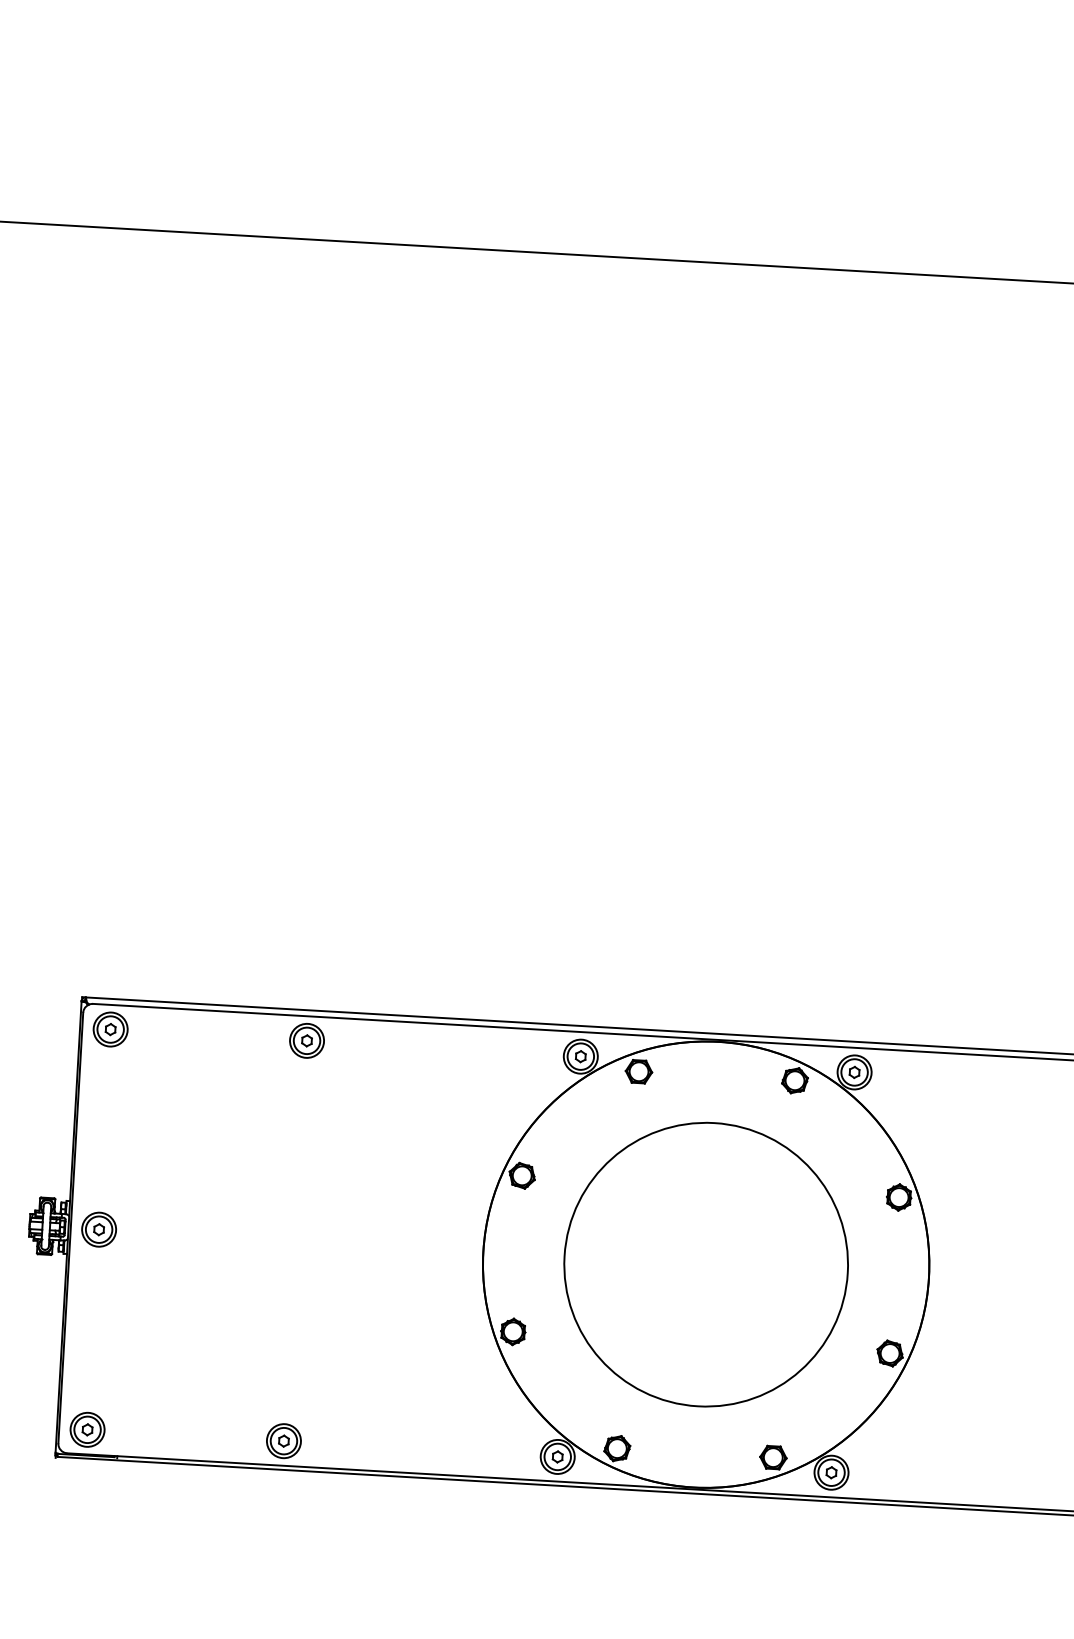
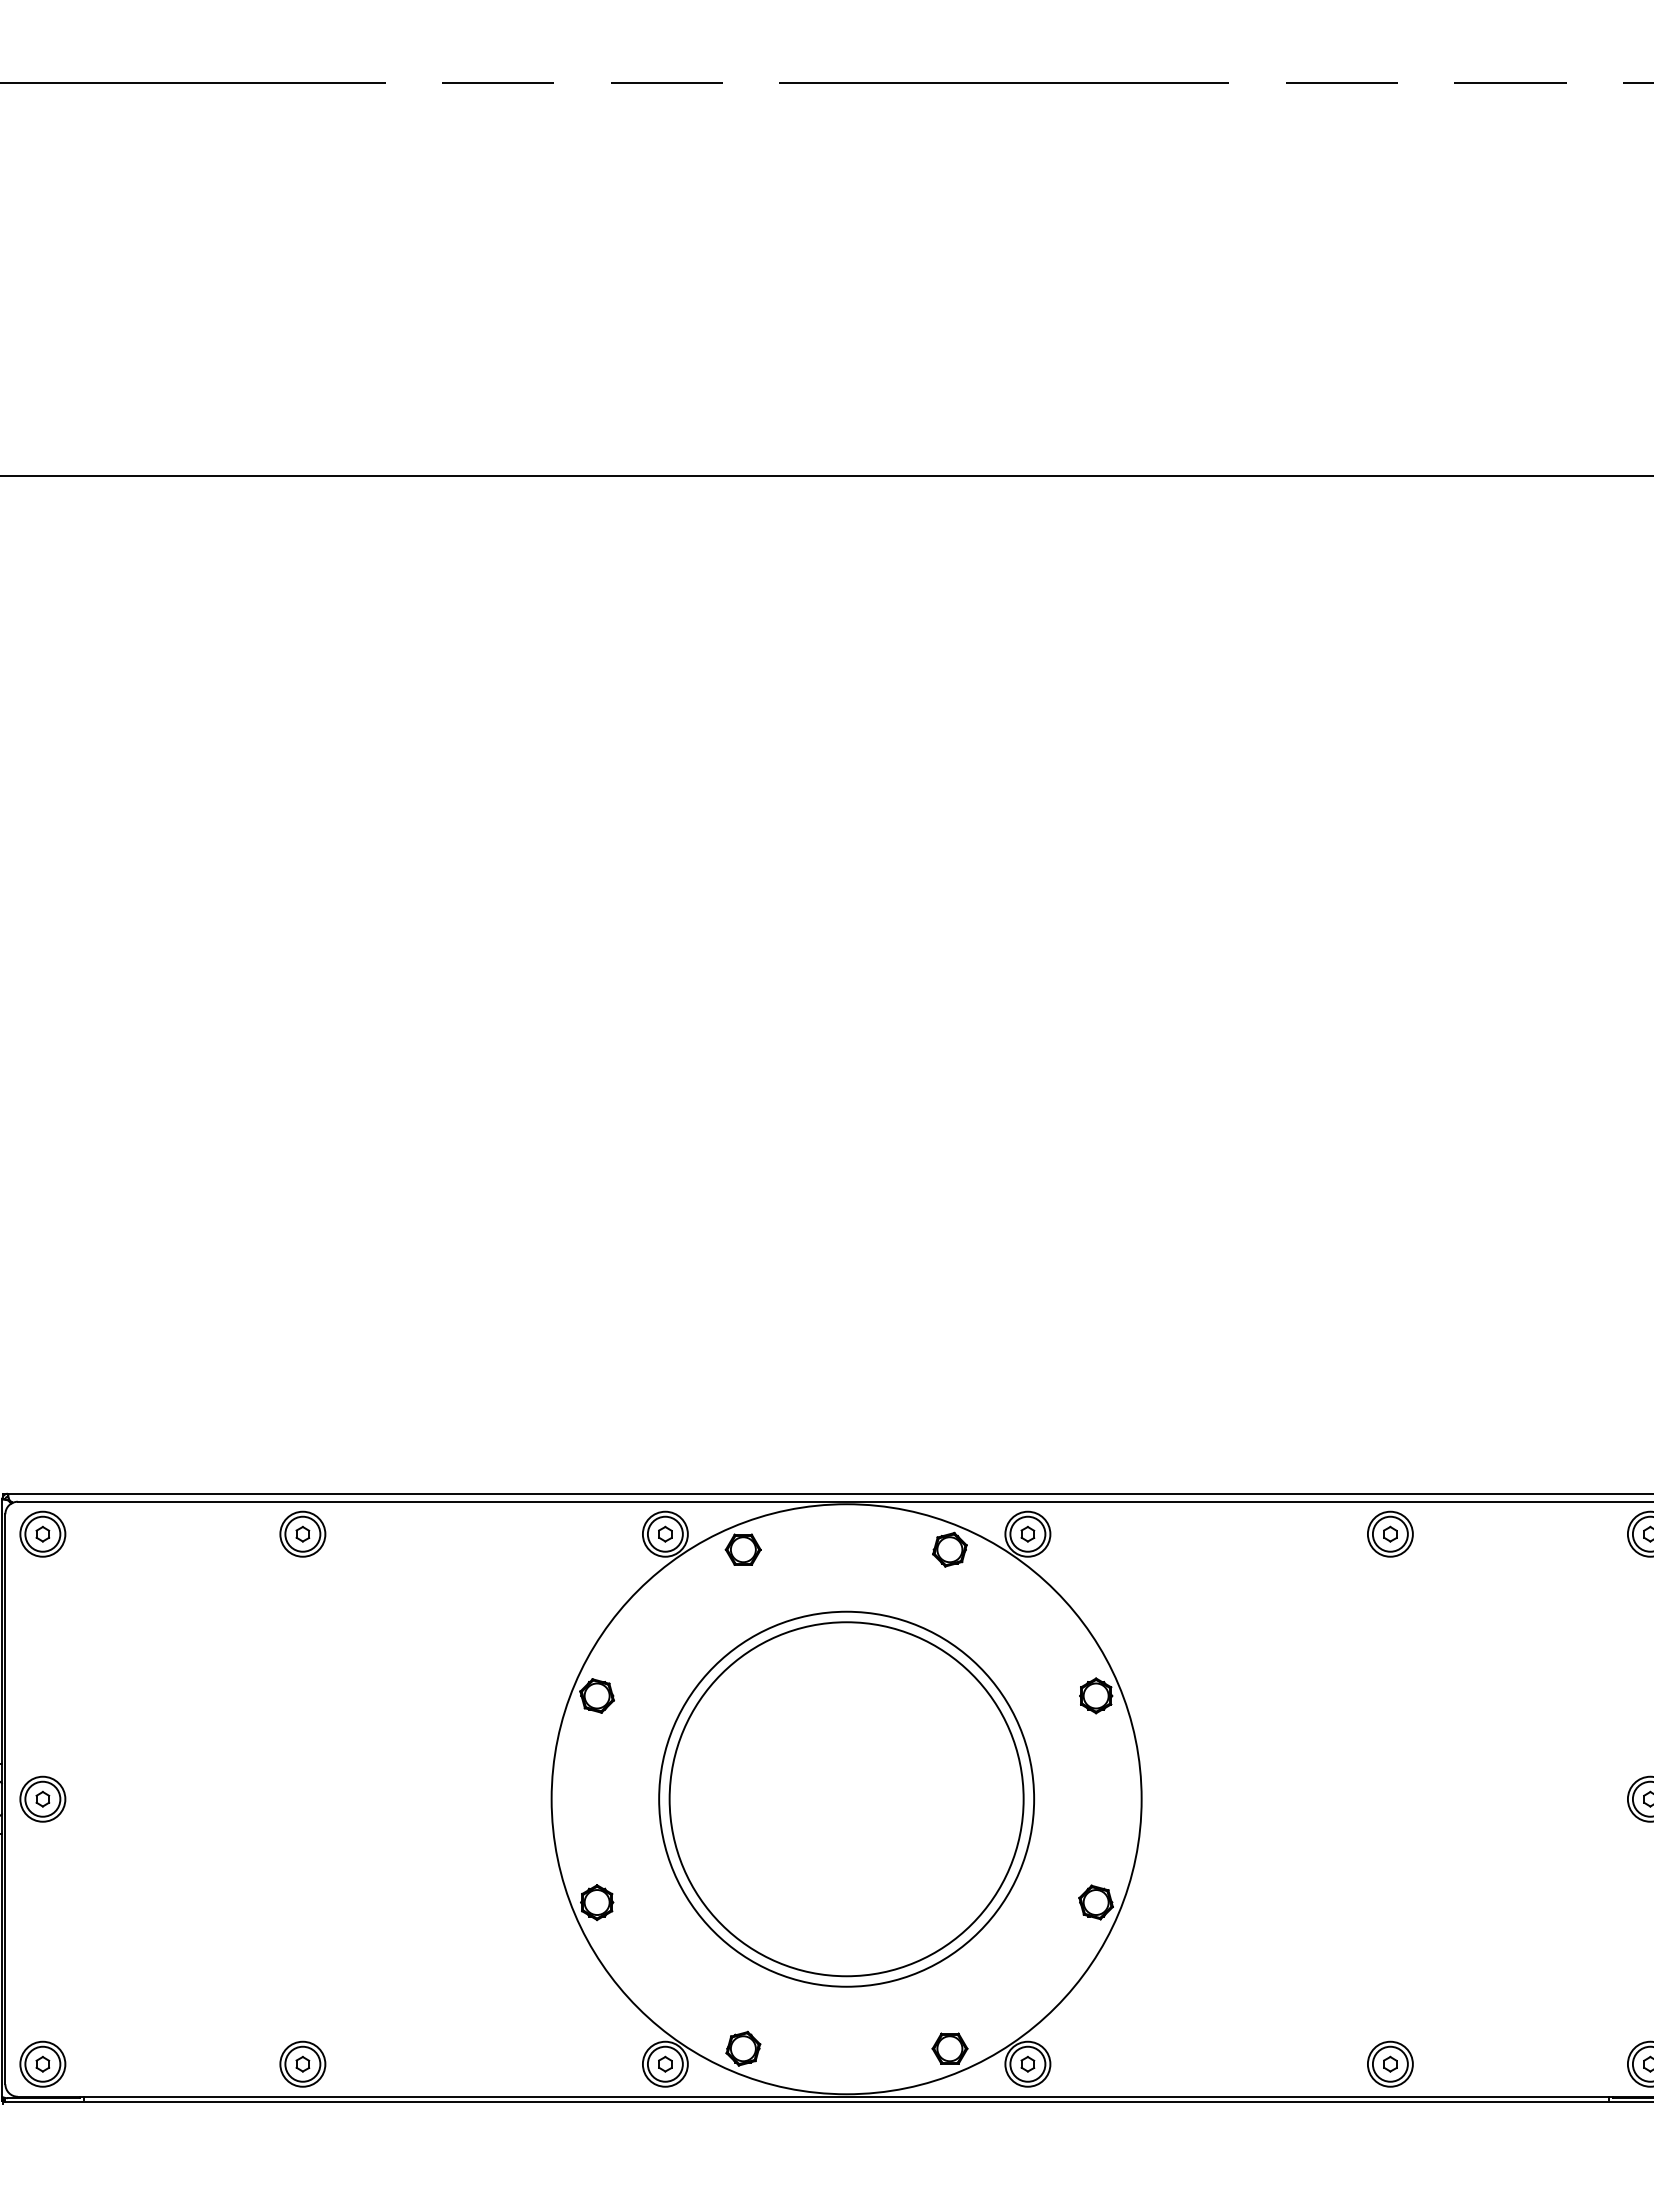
circle: (706, 1264) -> (846, 1799), size x0.6

